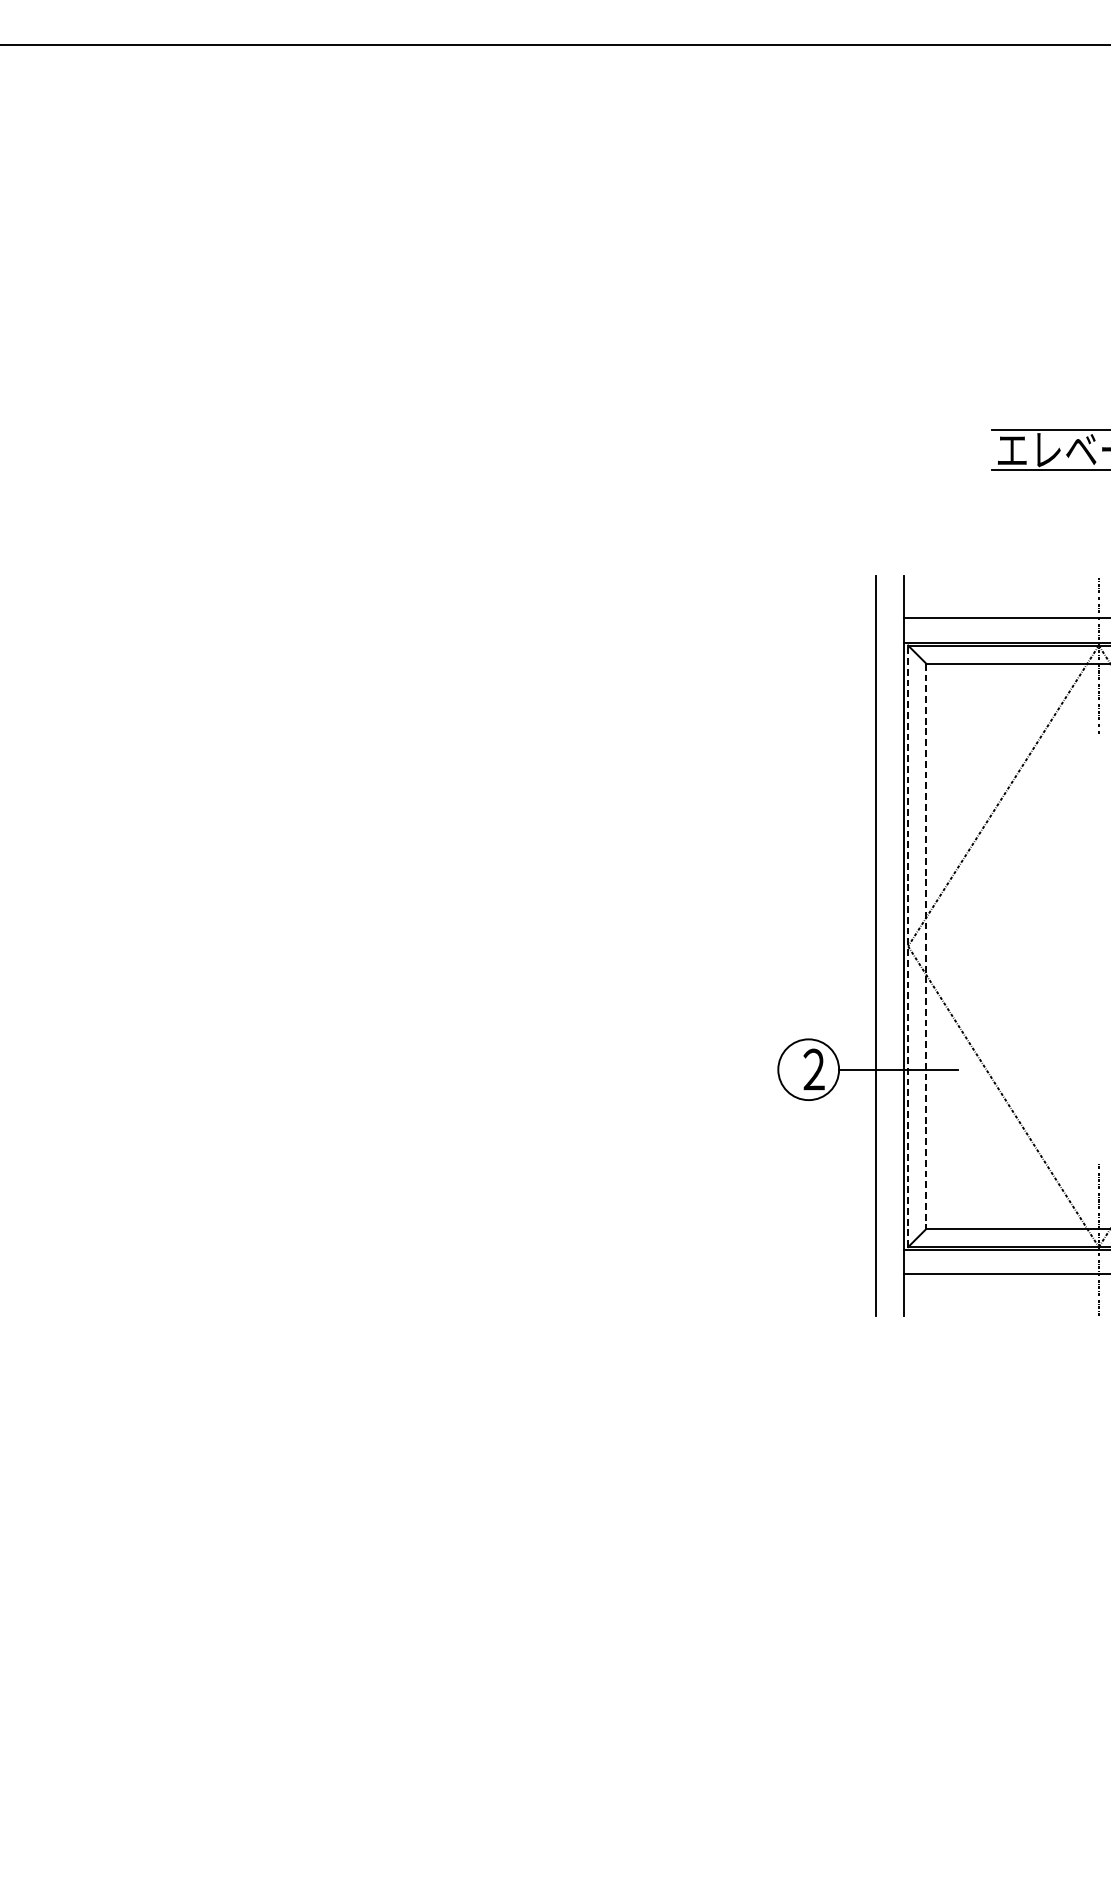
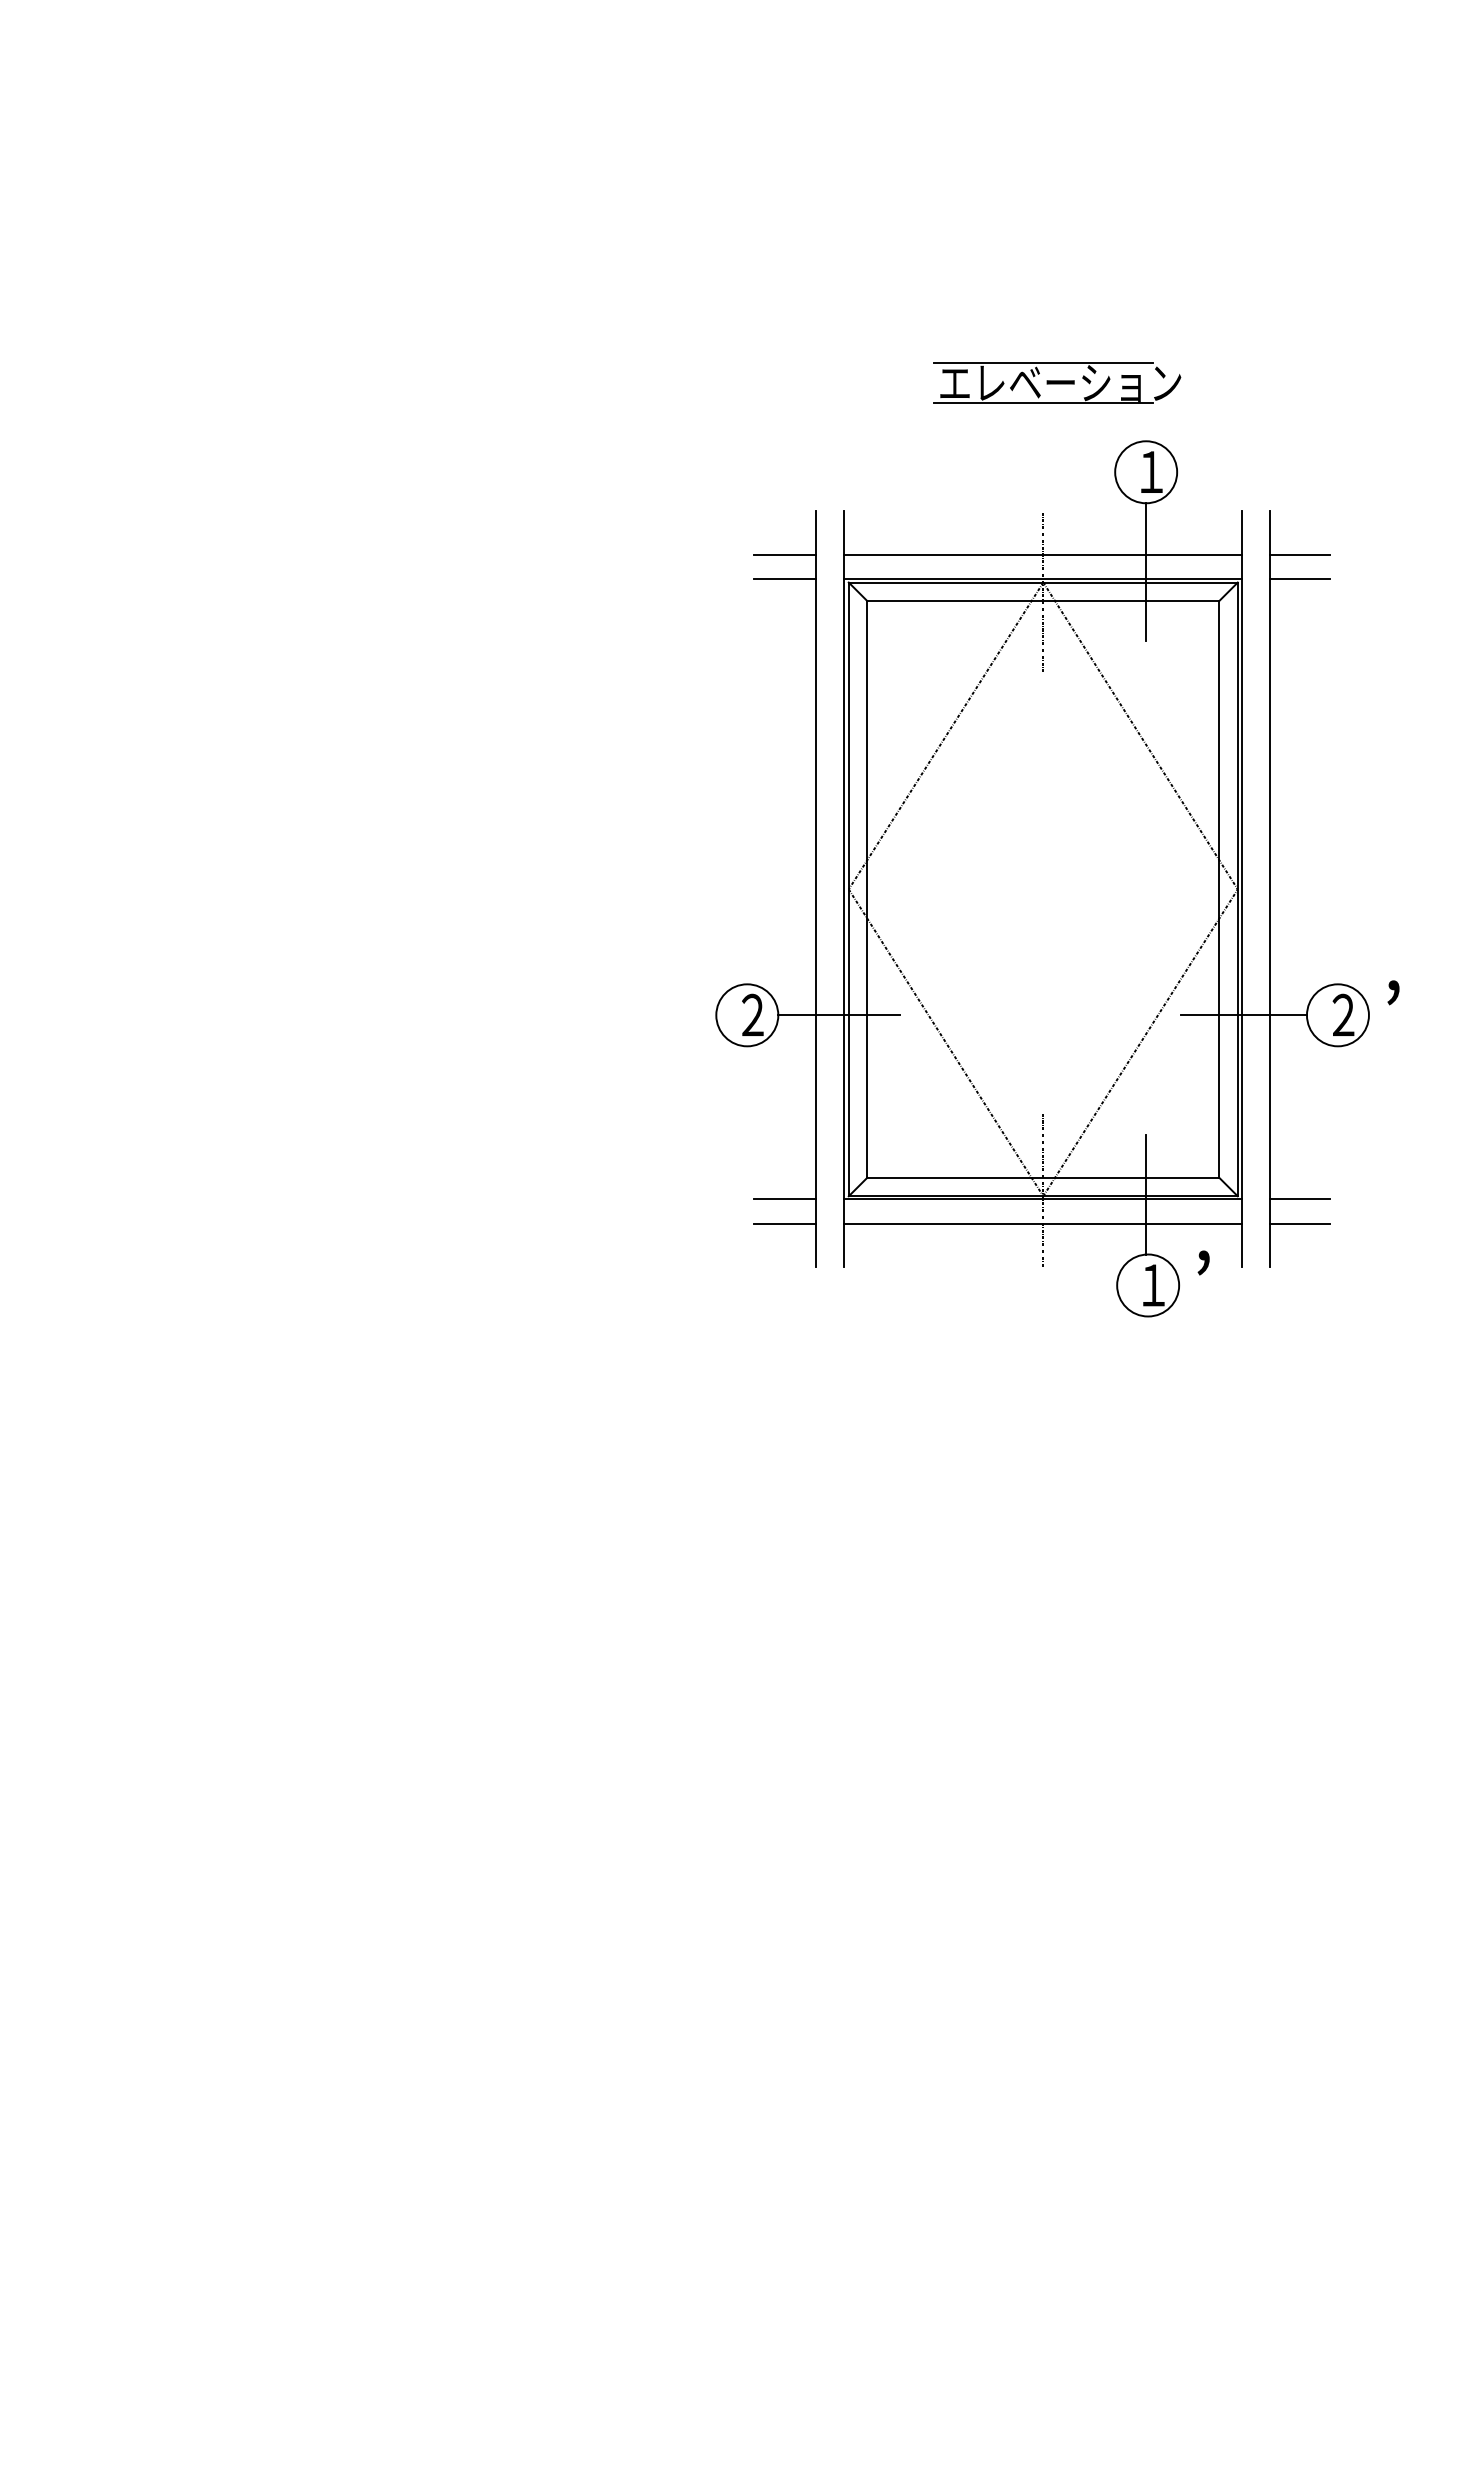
line: (846, 618) -> (785, 554), added
line: (846, 642) -> (785, 579), added
line: (907, 946) -> (848, 889), dashed -> solid
line: (926, 946) -> (867, 889), dashed -> solid
line: (846, 1250) -> (785, 1199), added
line: (846, 1274) -> (785, 1224), added

